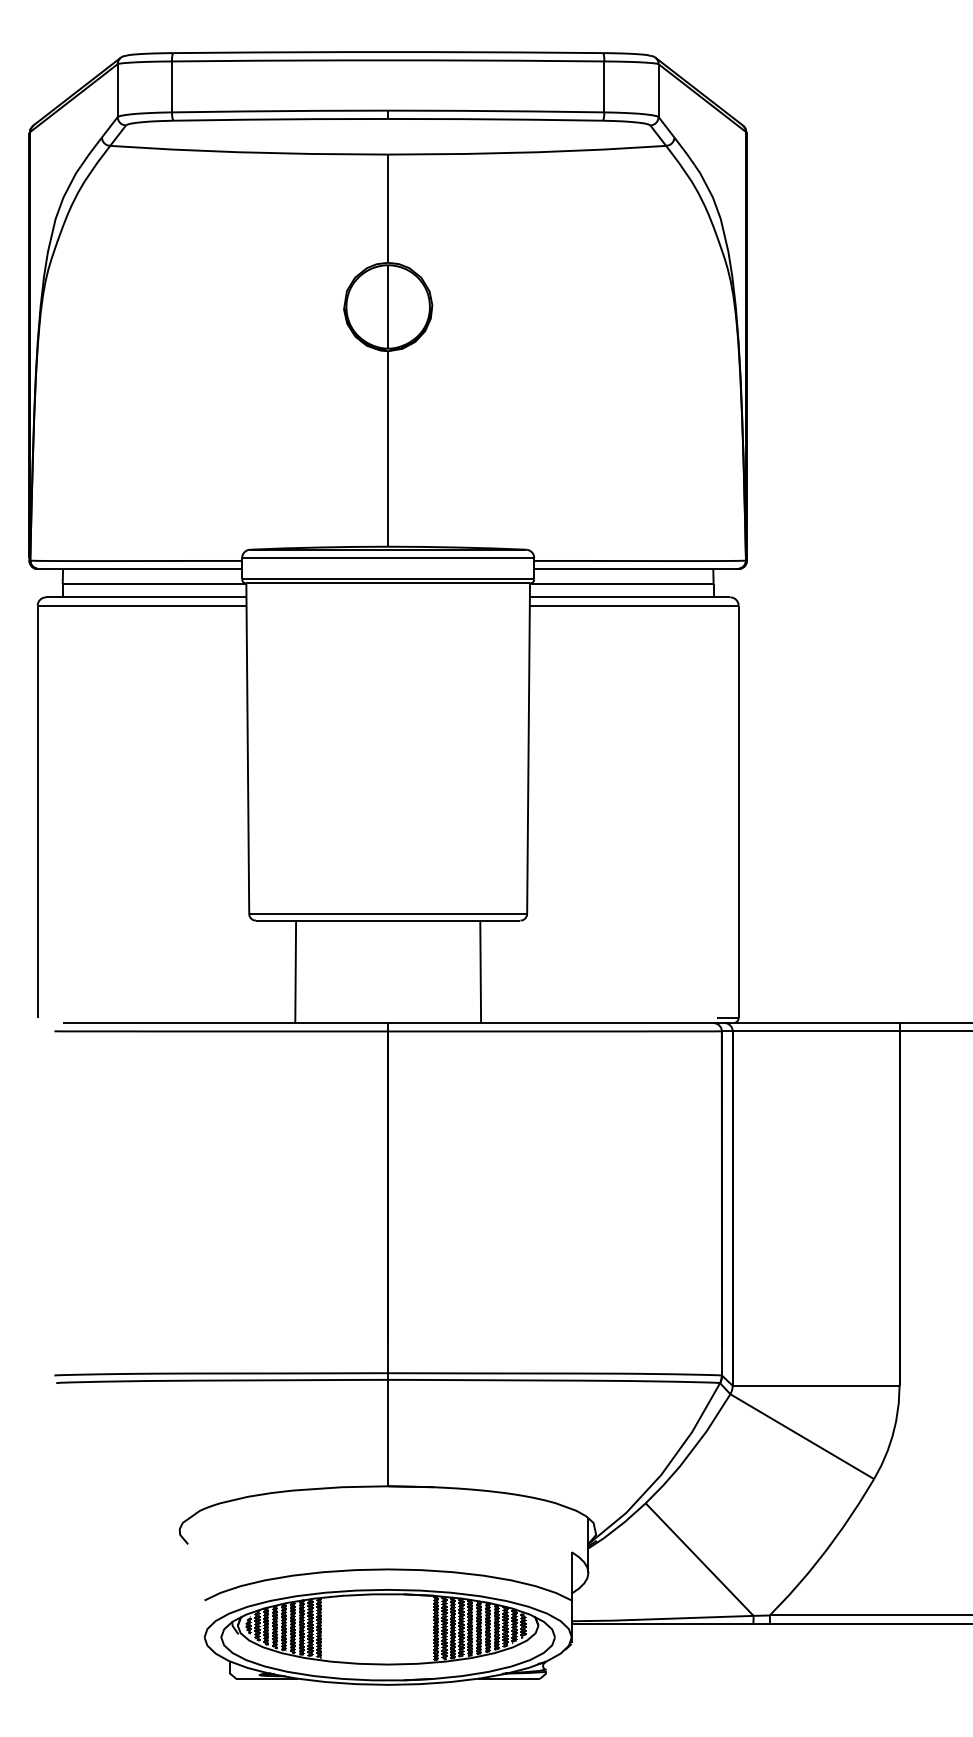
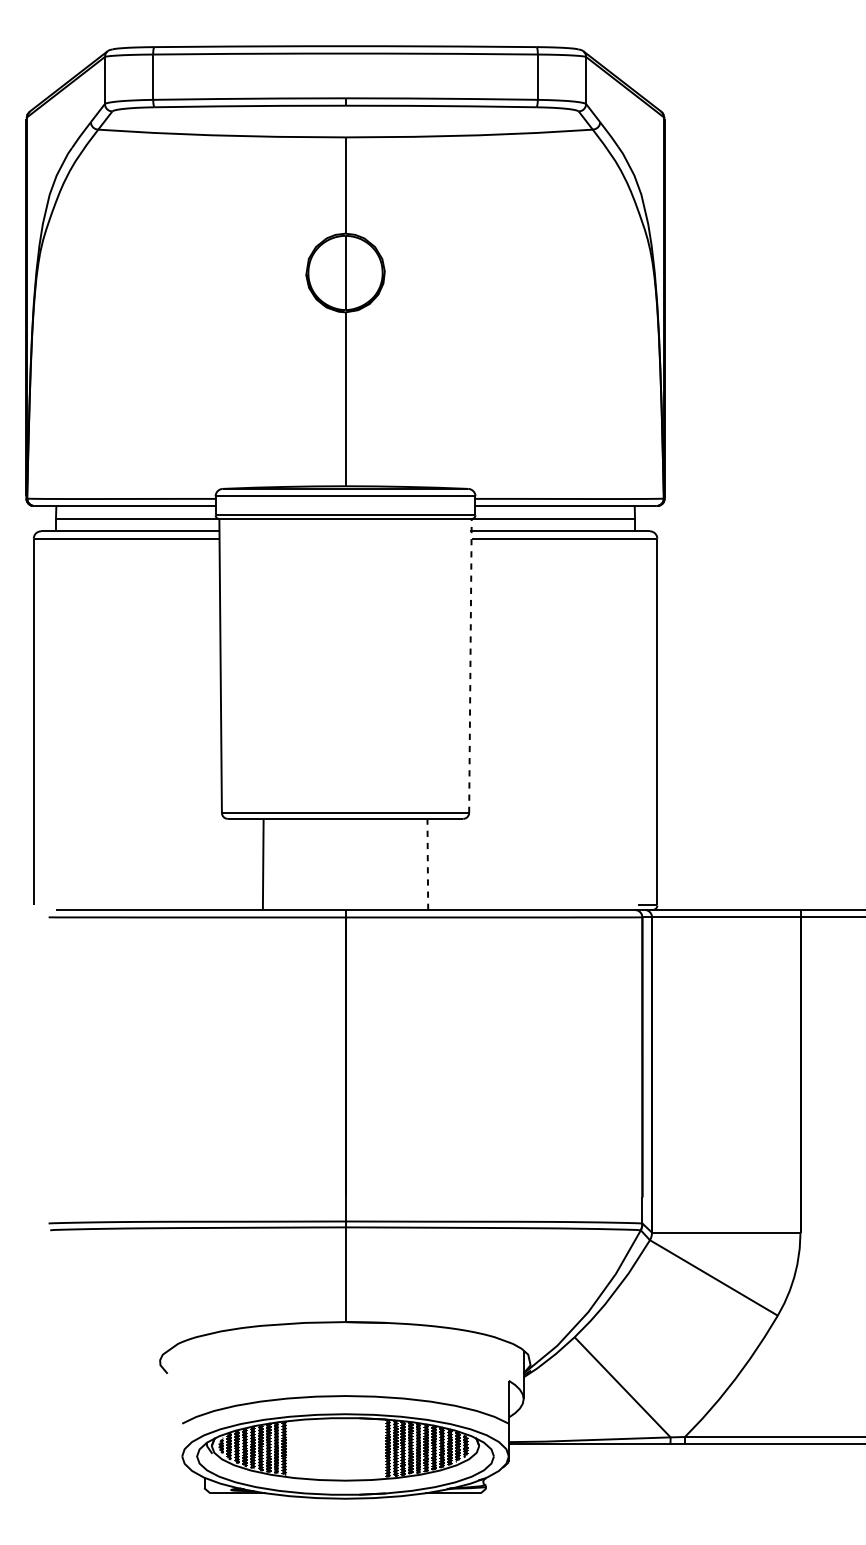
line: (528, 748) -> (470, 665), solid -> dashed
line: (480, 971) -> (427, 864), solid -> dashed

